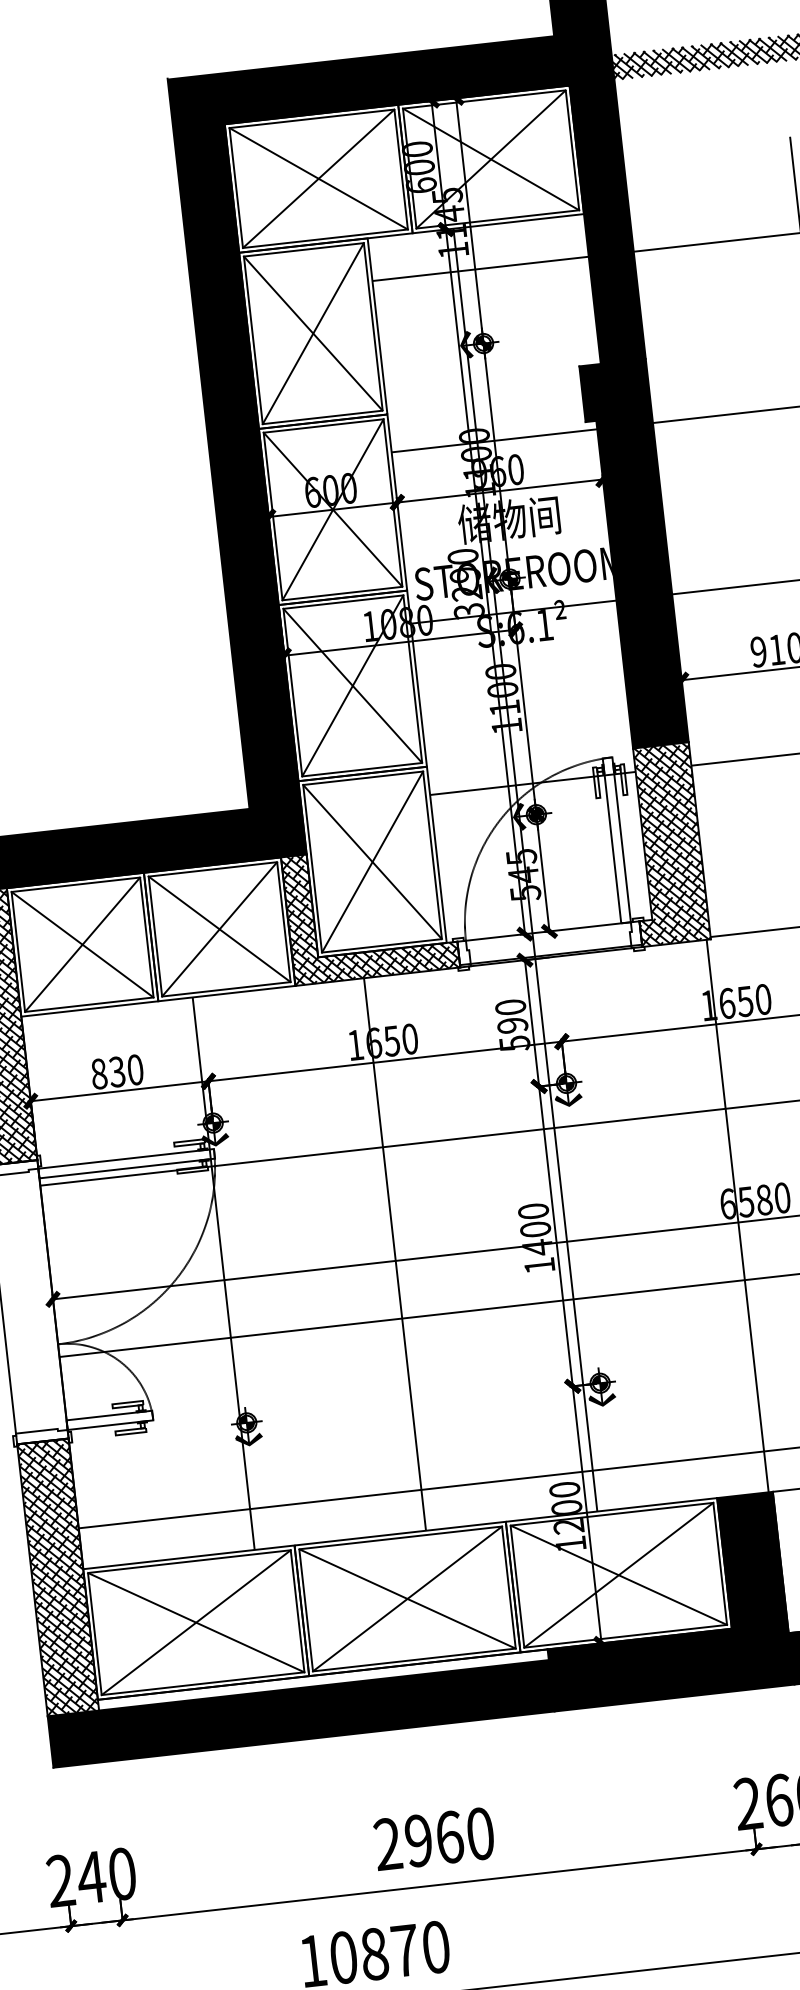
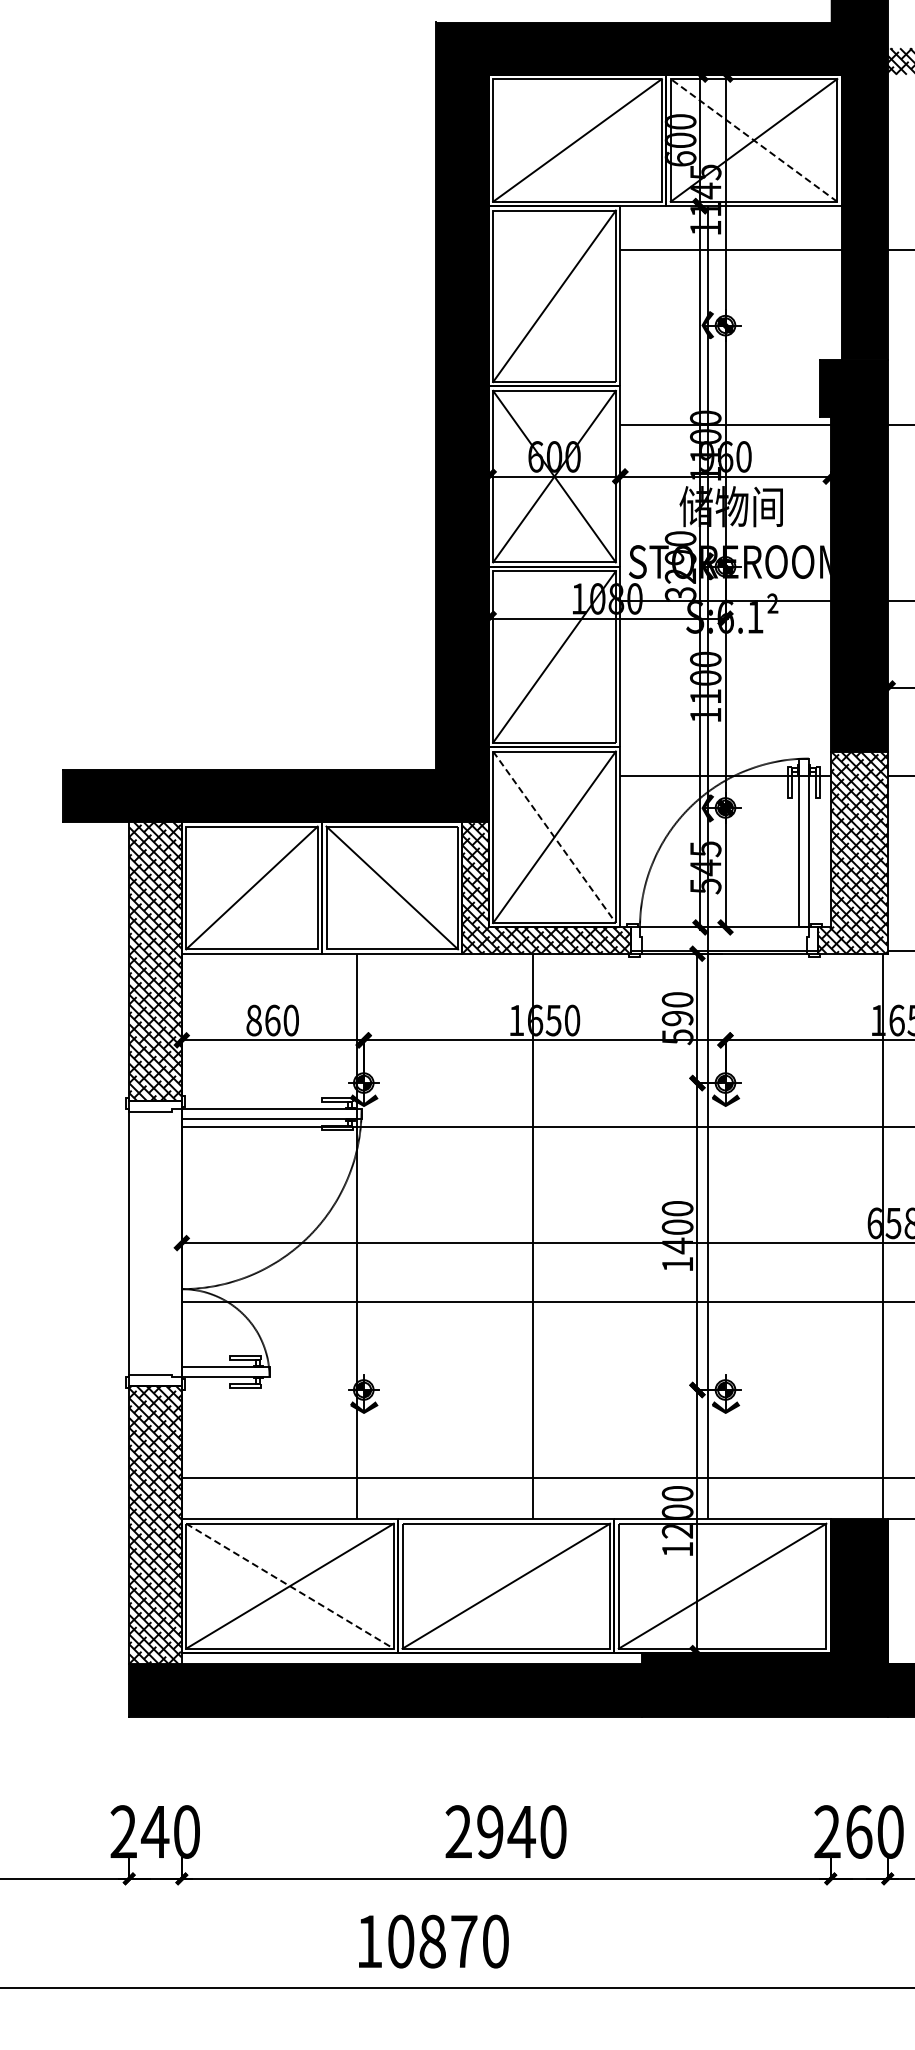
line: (490, 159) -> (753, 140), solid -> dashed
line: (318, 178) -> (577, 140), removed
line: (313, 333) -> (554, 296), removed
line: (352, 685) -> (554, 656), removed
line: (372, 862) -> (554, 837), solid -> dashed
line: (219, 928) -> (392, 887), removed
line: (82, 944) -> (251, 887), removed
text: (117, 1071) -> (272, 1020), 830 -> 860
line: (618, 1574) -> (722, 1585), removed
line: (407, 1598) -> (506, 1585), removed
line: (196, 1622) -> (290, 1586), solid -> dashed
text: (449, 1836) -> (521, 1831), 2960 -> 2940

